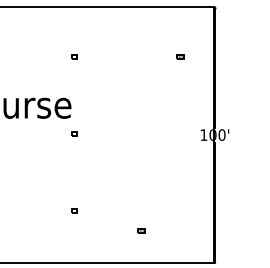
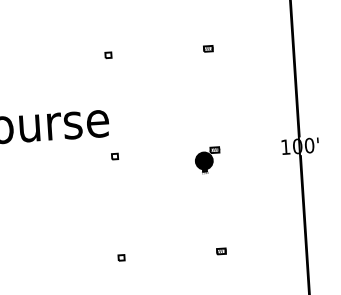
part: (180, 56) -> (208, 48), moved
part: (144, 141) -> (208, 160), added
part: (141, 230) -> (221, 250), moved

